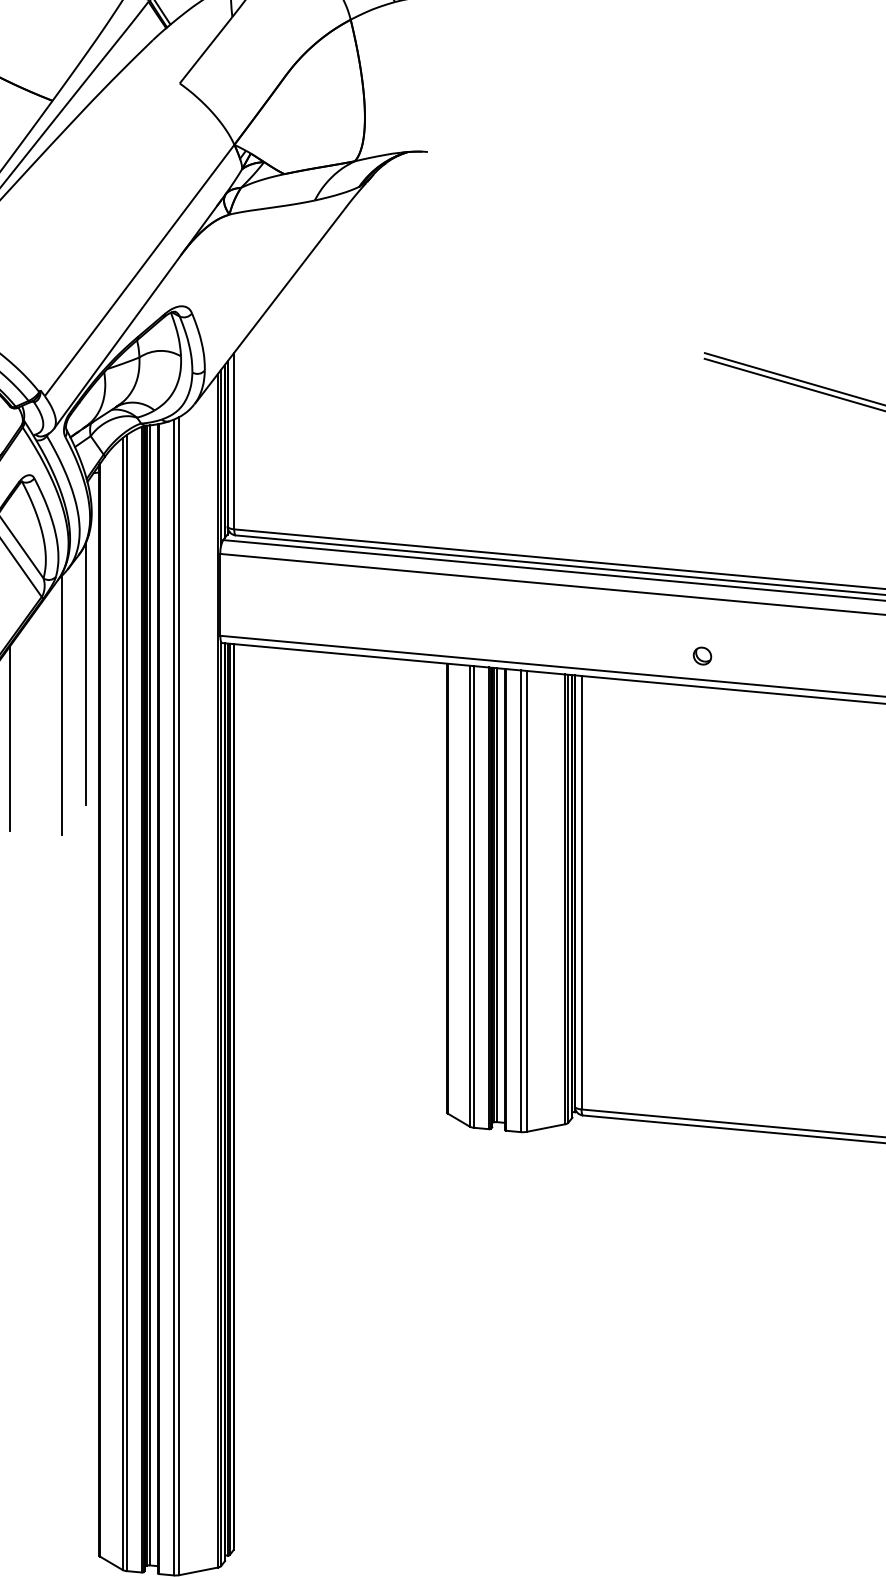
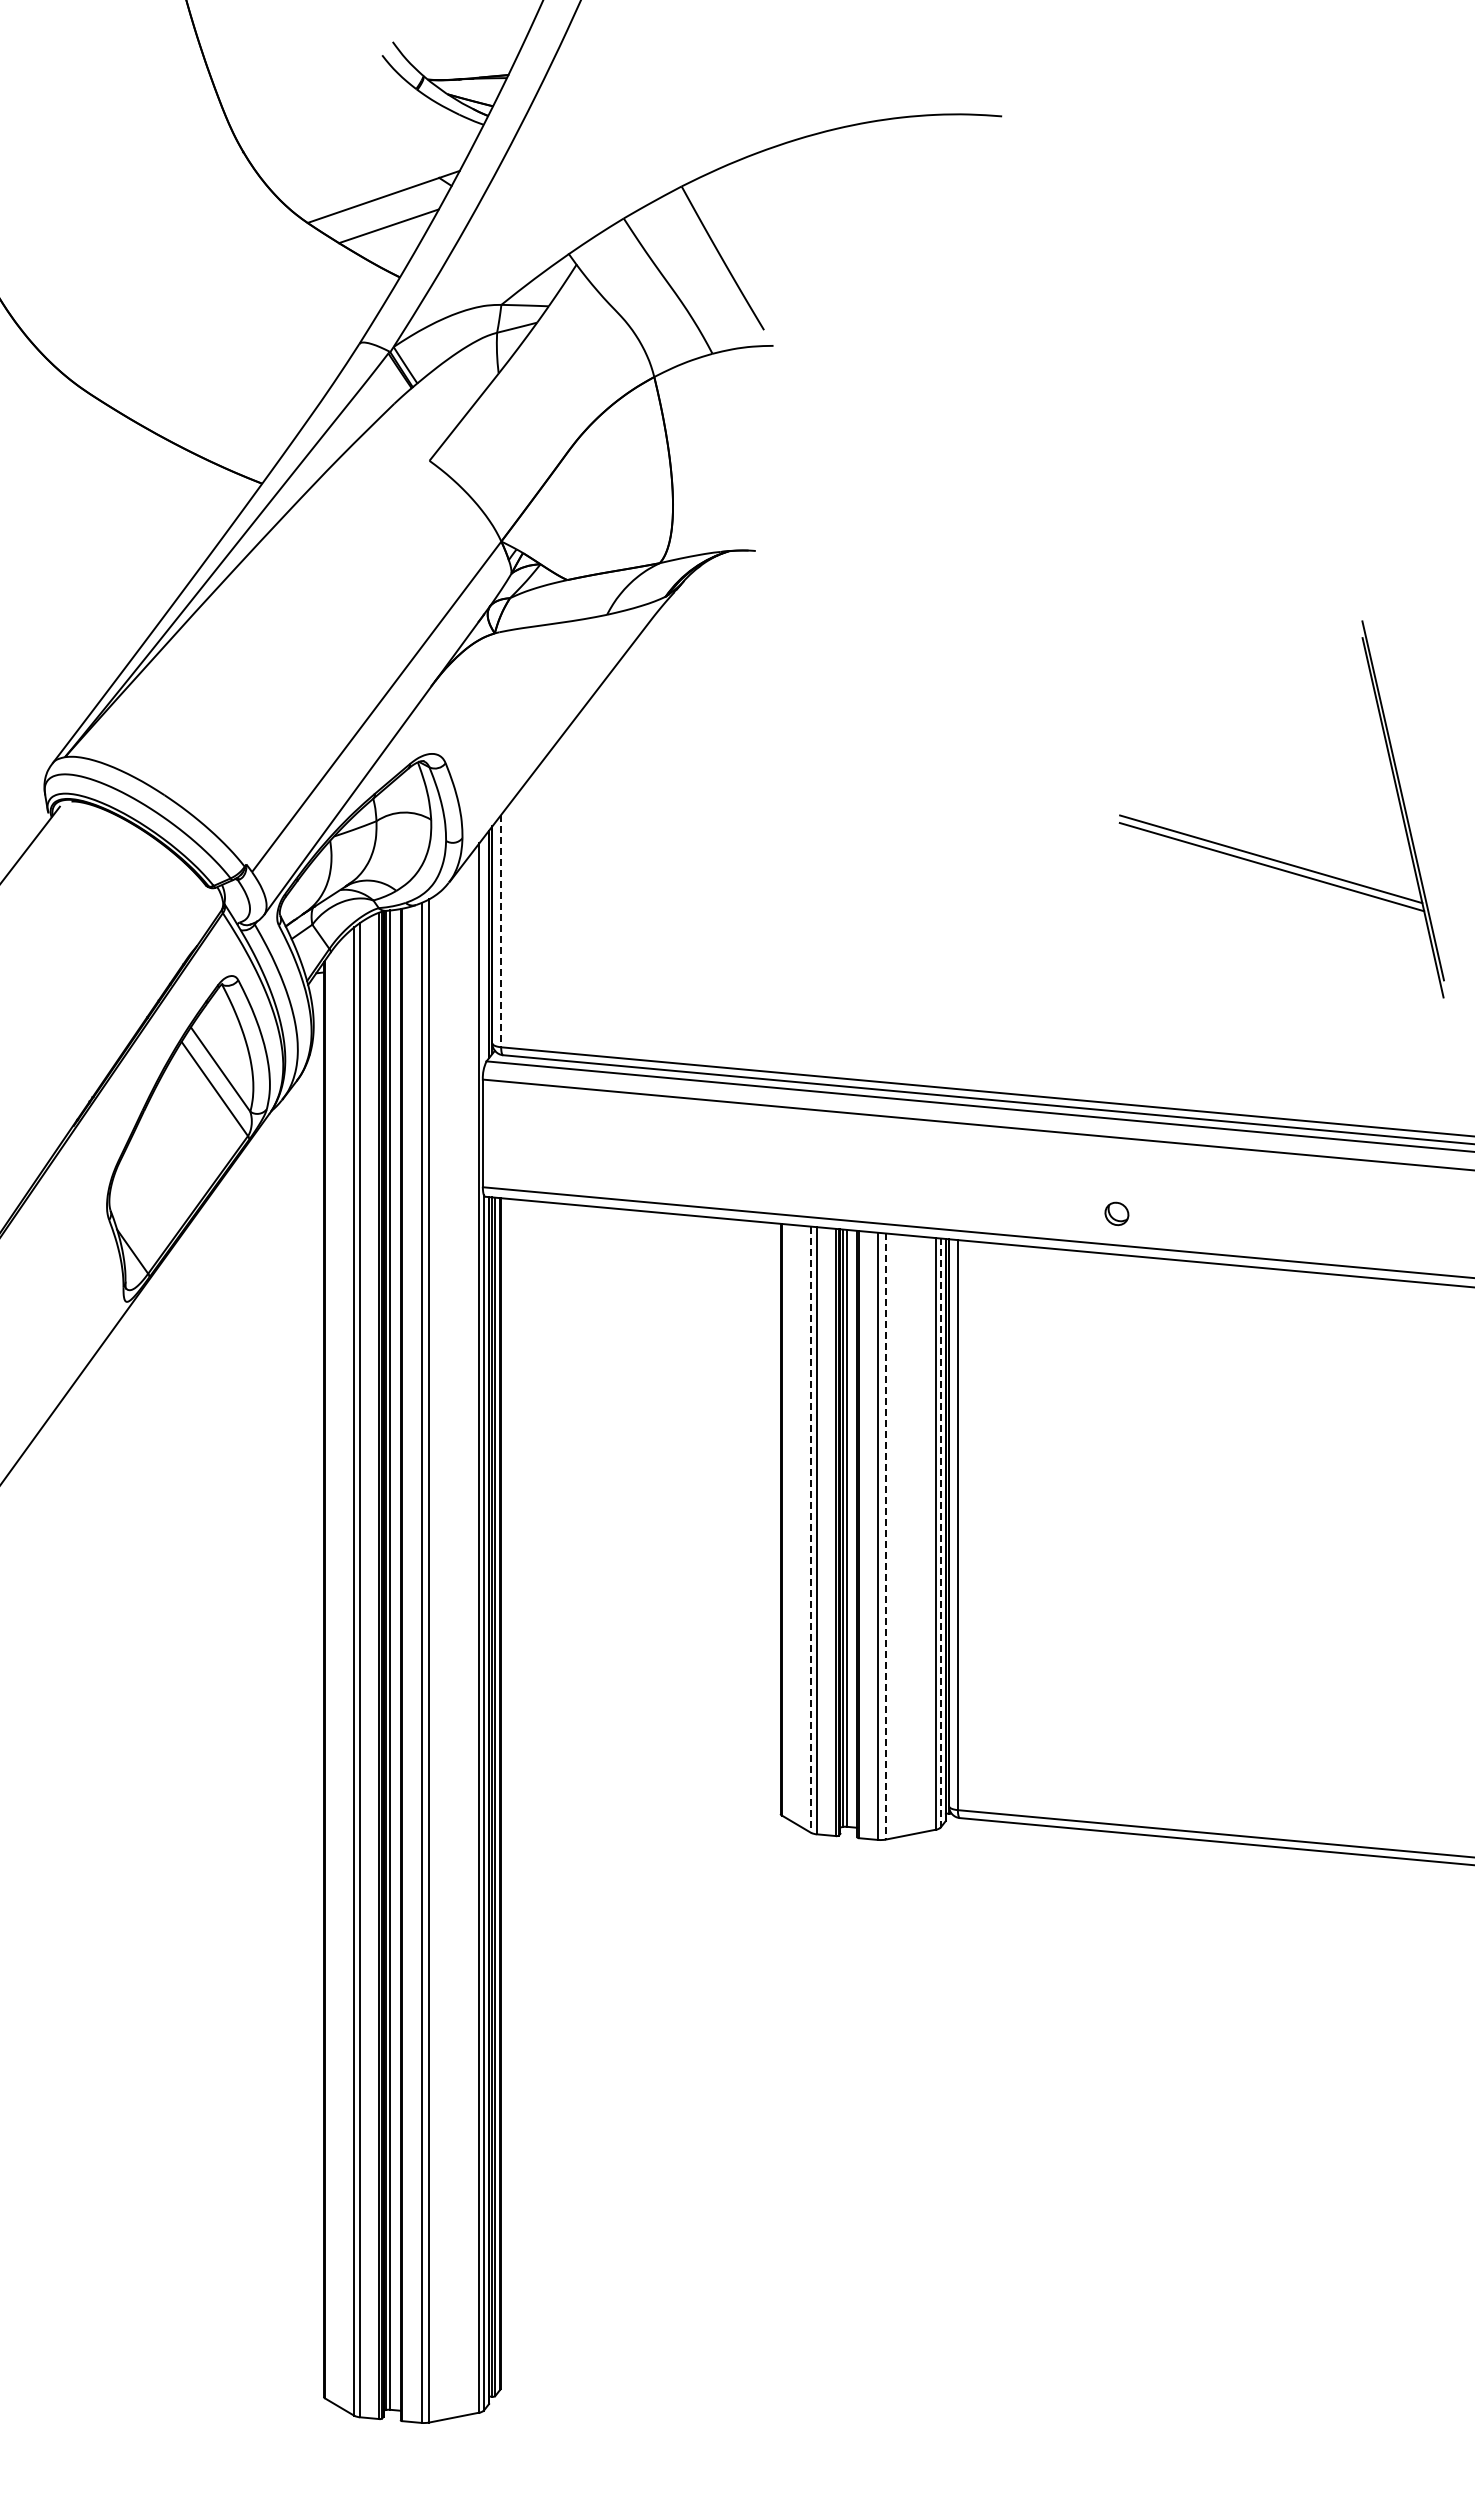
line: (234, 441) -> (501, 931), solid -> dashed
line: (220, 457) -> (483, 952), removed
line: (85, 674) -> (305, 1237), removed
line: (61, 705) -> (274, 1278), removed
line: (9, 738) -> (205, 1322), removed
line: (470, 896) -> (811, 1530), solid -> dashed
line: (568, 899) -> (940, 1533), solid -> dashed
line: (526, 902) -> (885, 1537), solid -> dashed

